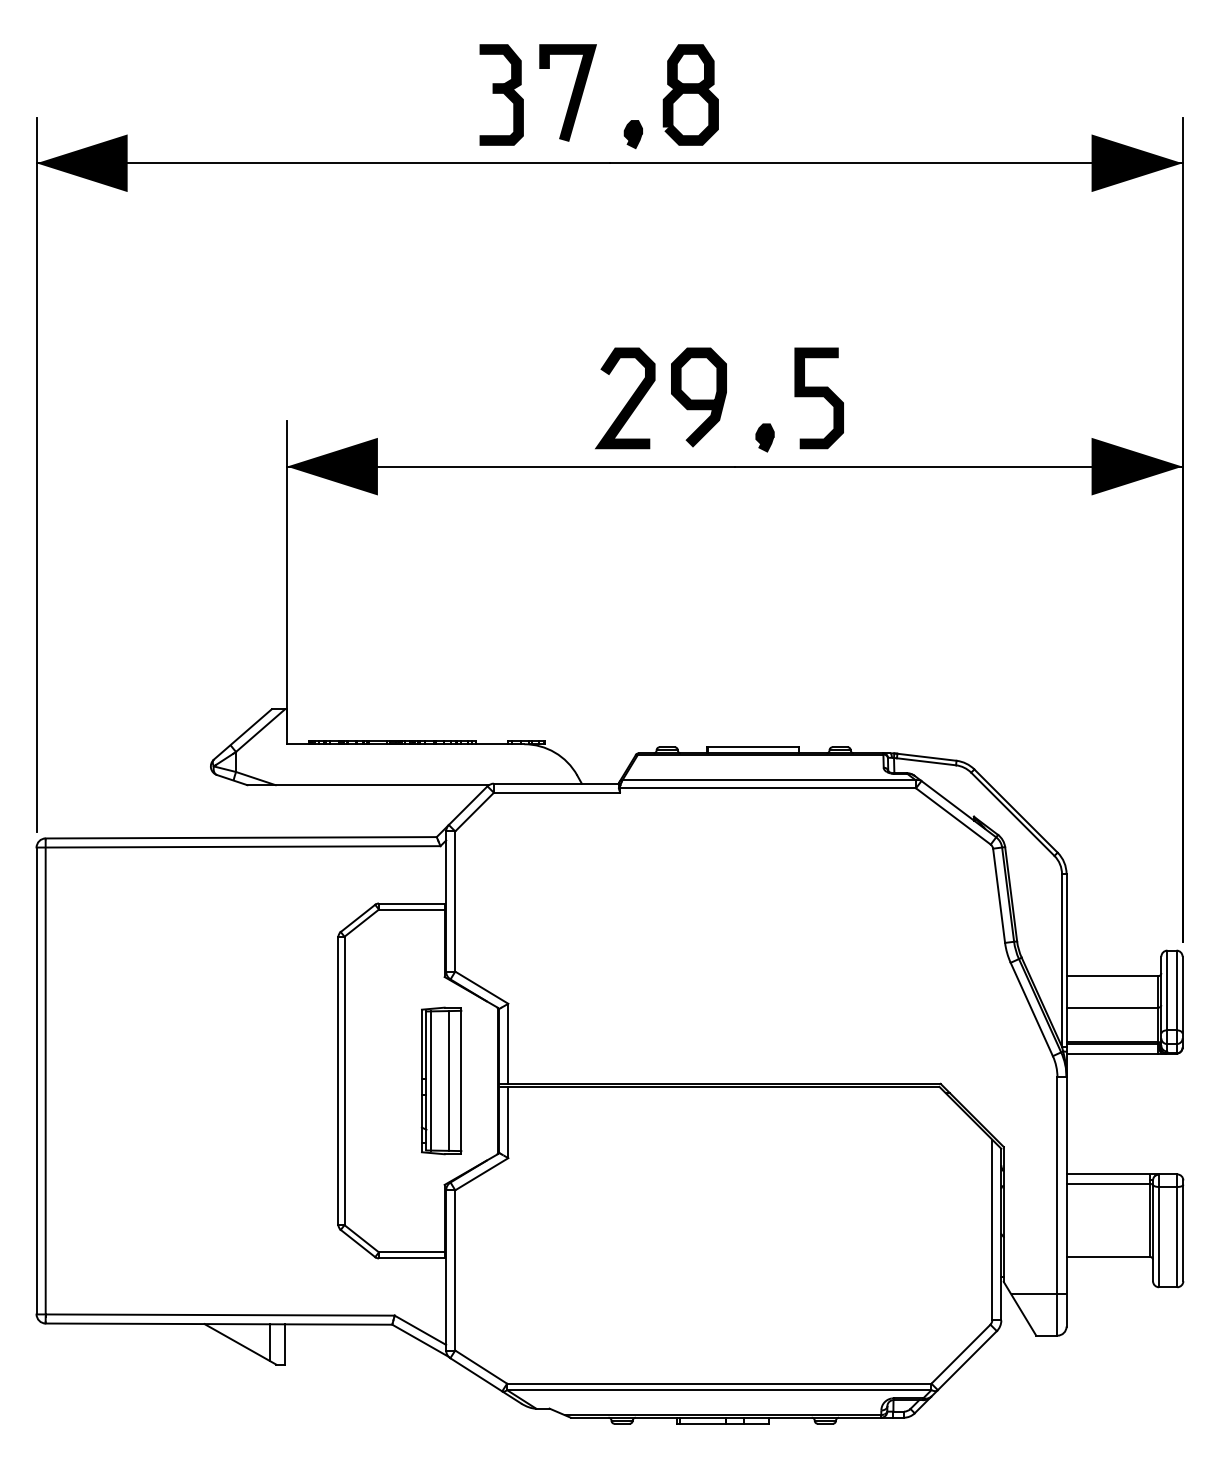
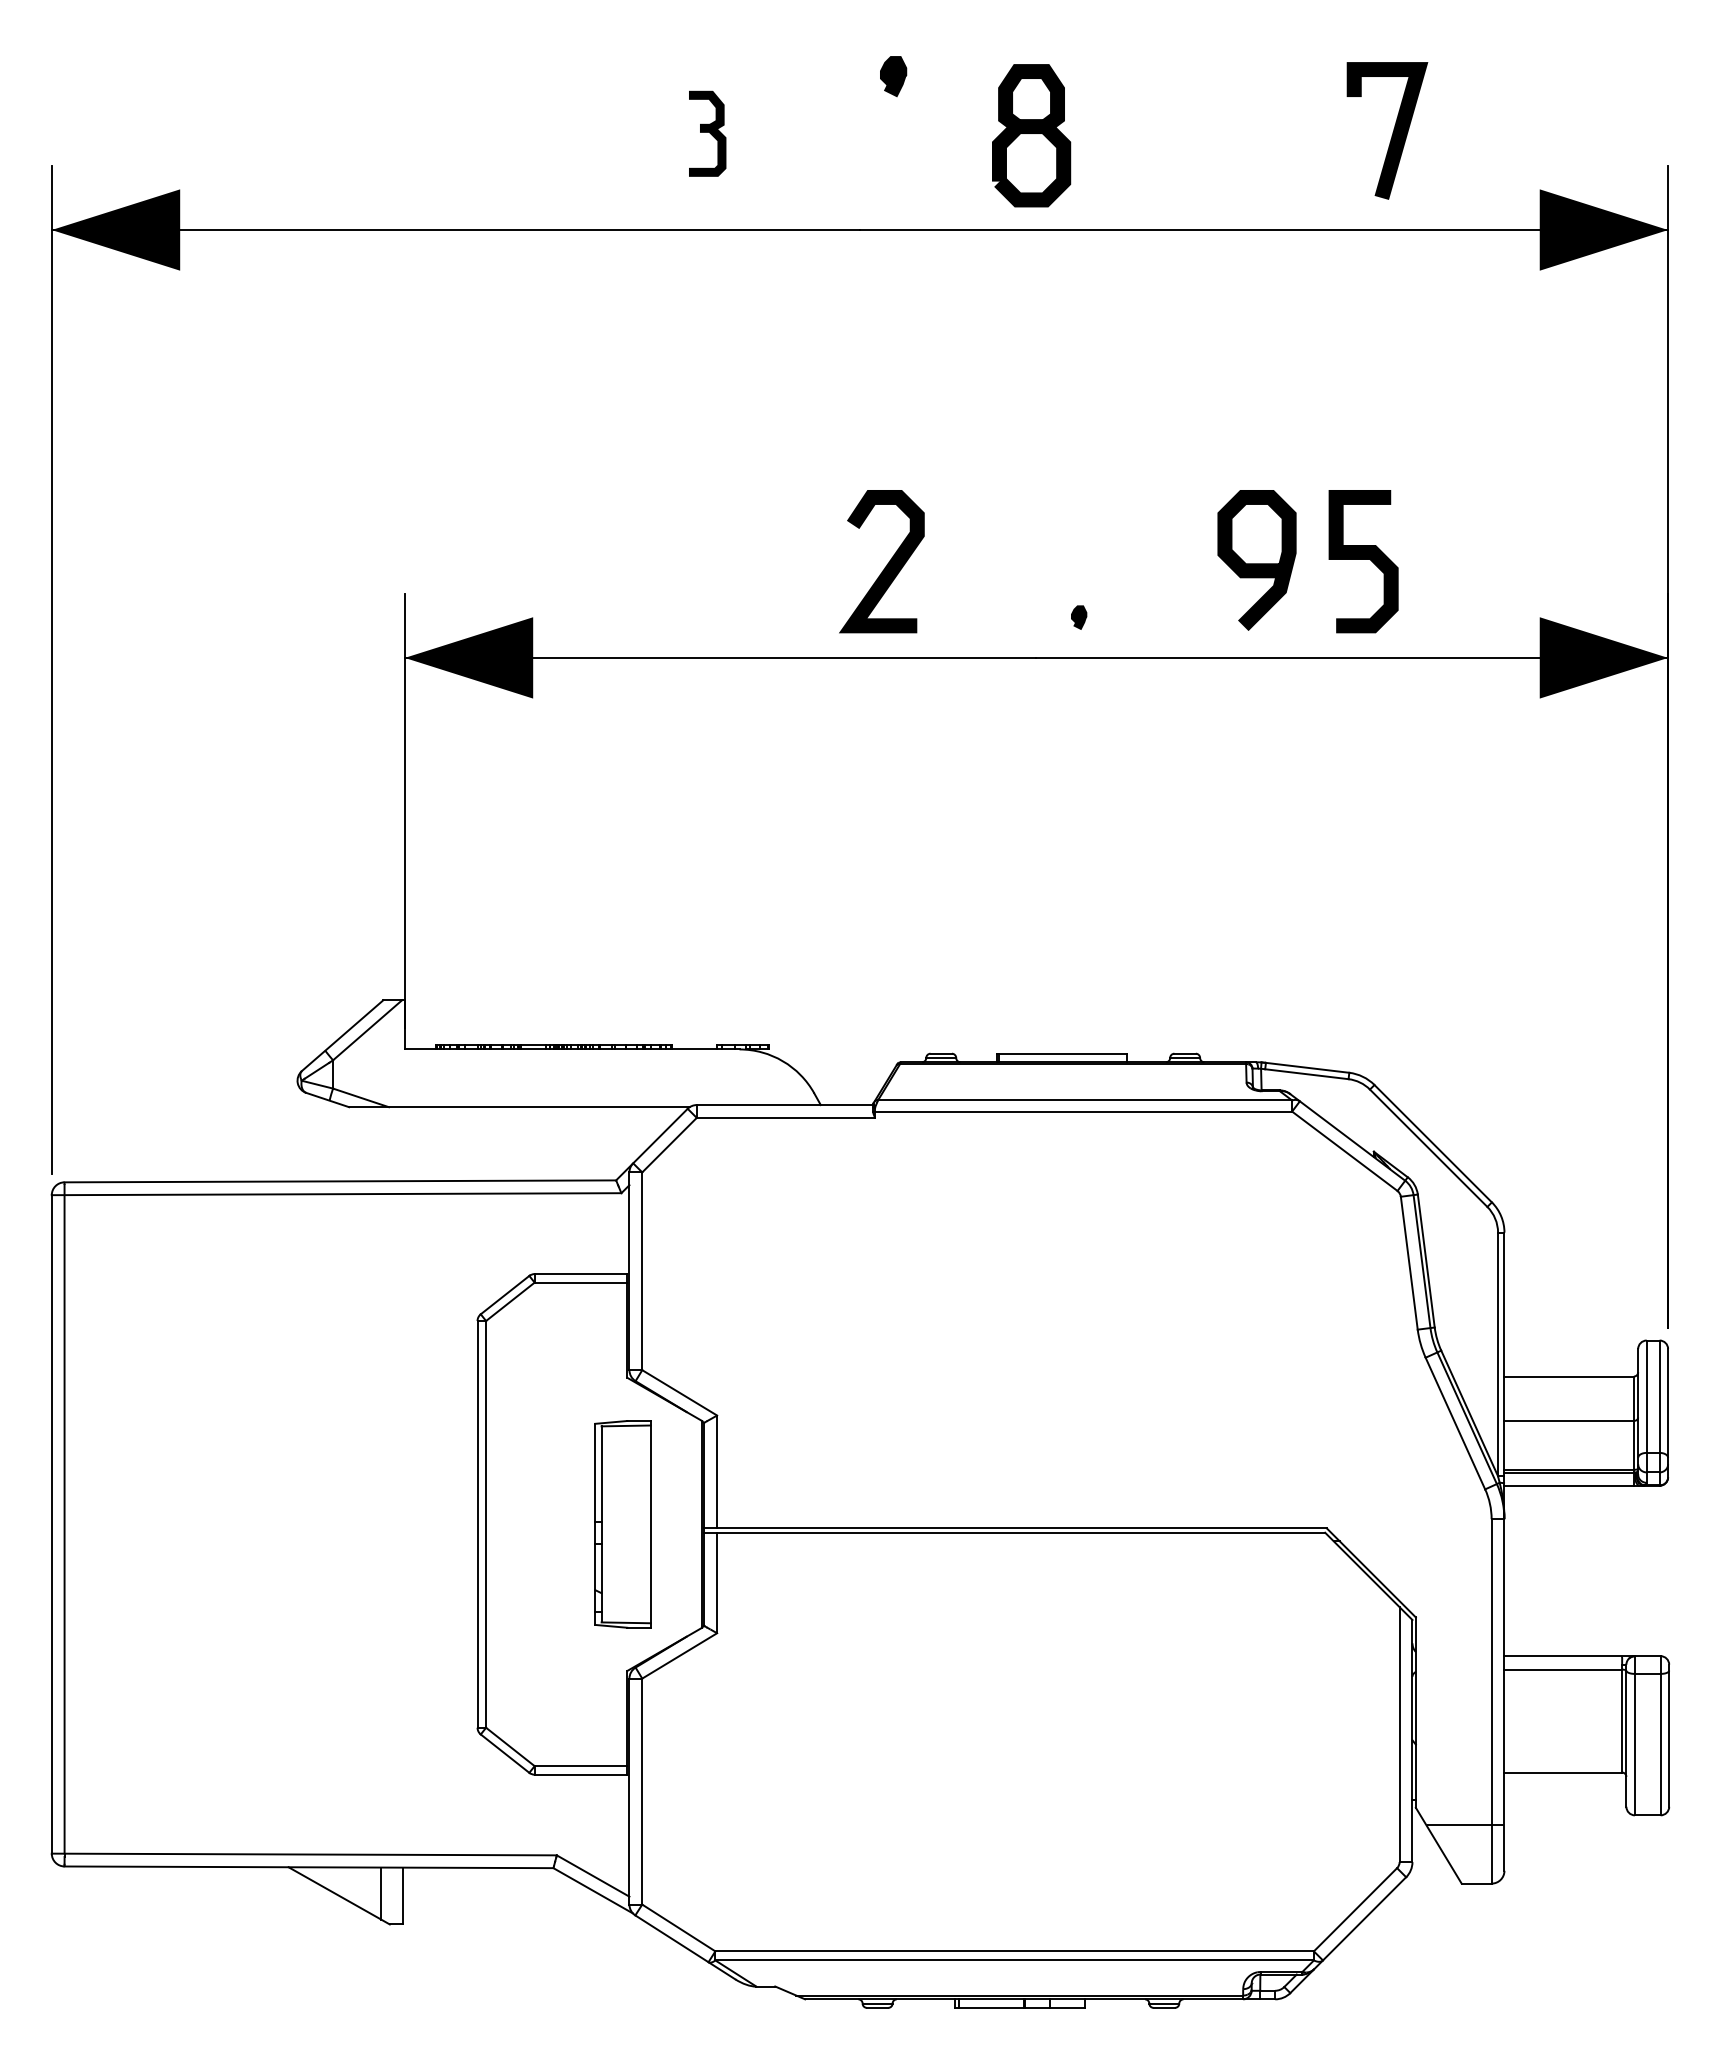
part: (501, 94) -> (707, 133), size x0.6
line: (571, 94) -> (1392, 132), moved
part: (690, 94) -> (1031, 135), moved
part: (633, 134) -> (893, 76), moved
curve: (819, 396) -> (1363, 559), moved
curve: (698, 399) -> (1256, 563), moved
part: (764, 437) -> (1078, 617), size x0.6
line: (449, 1080) -> (633, 1523), removed
line: (431, 1081) -> (608, 1524), removed

